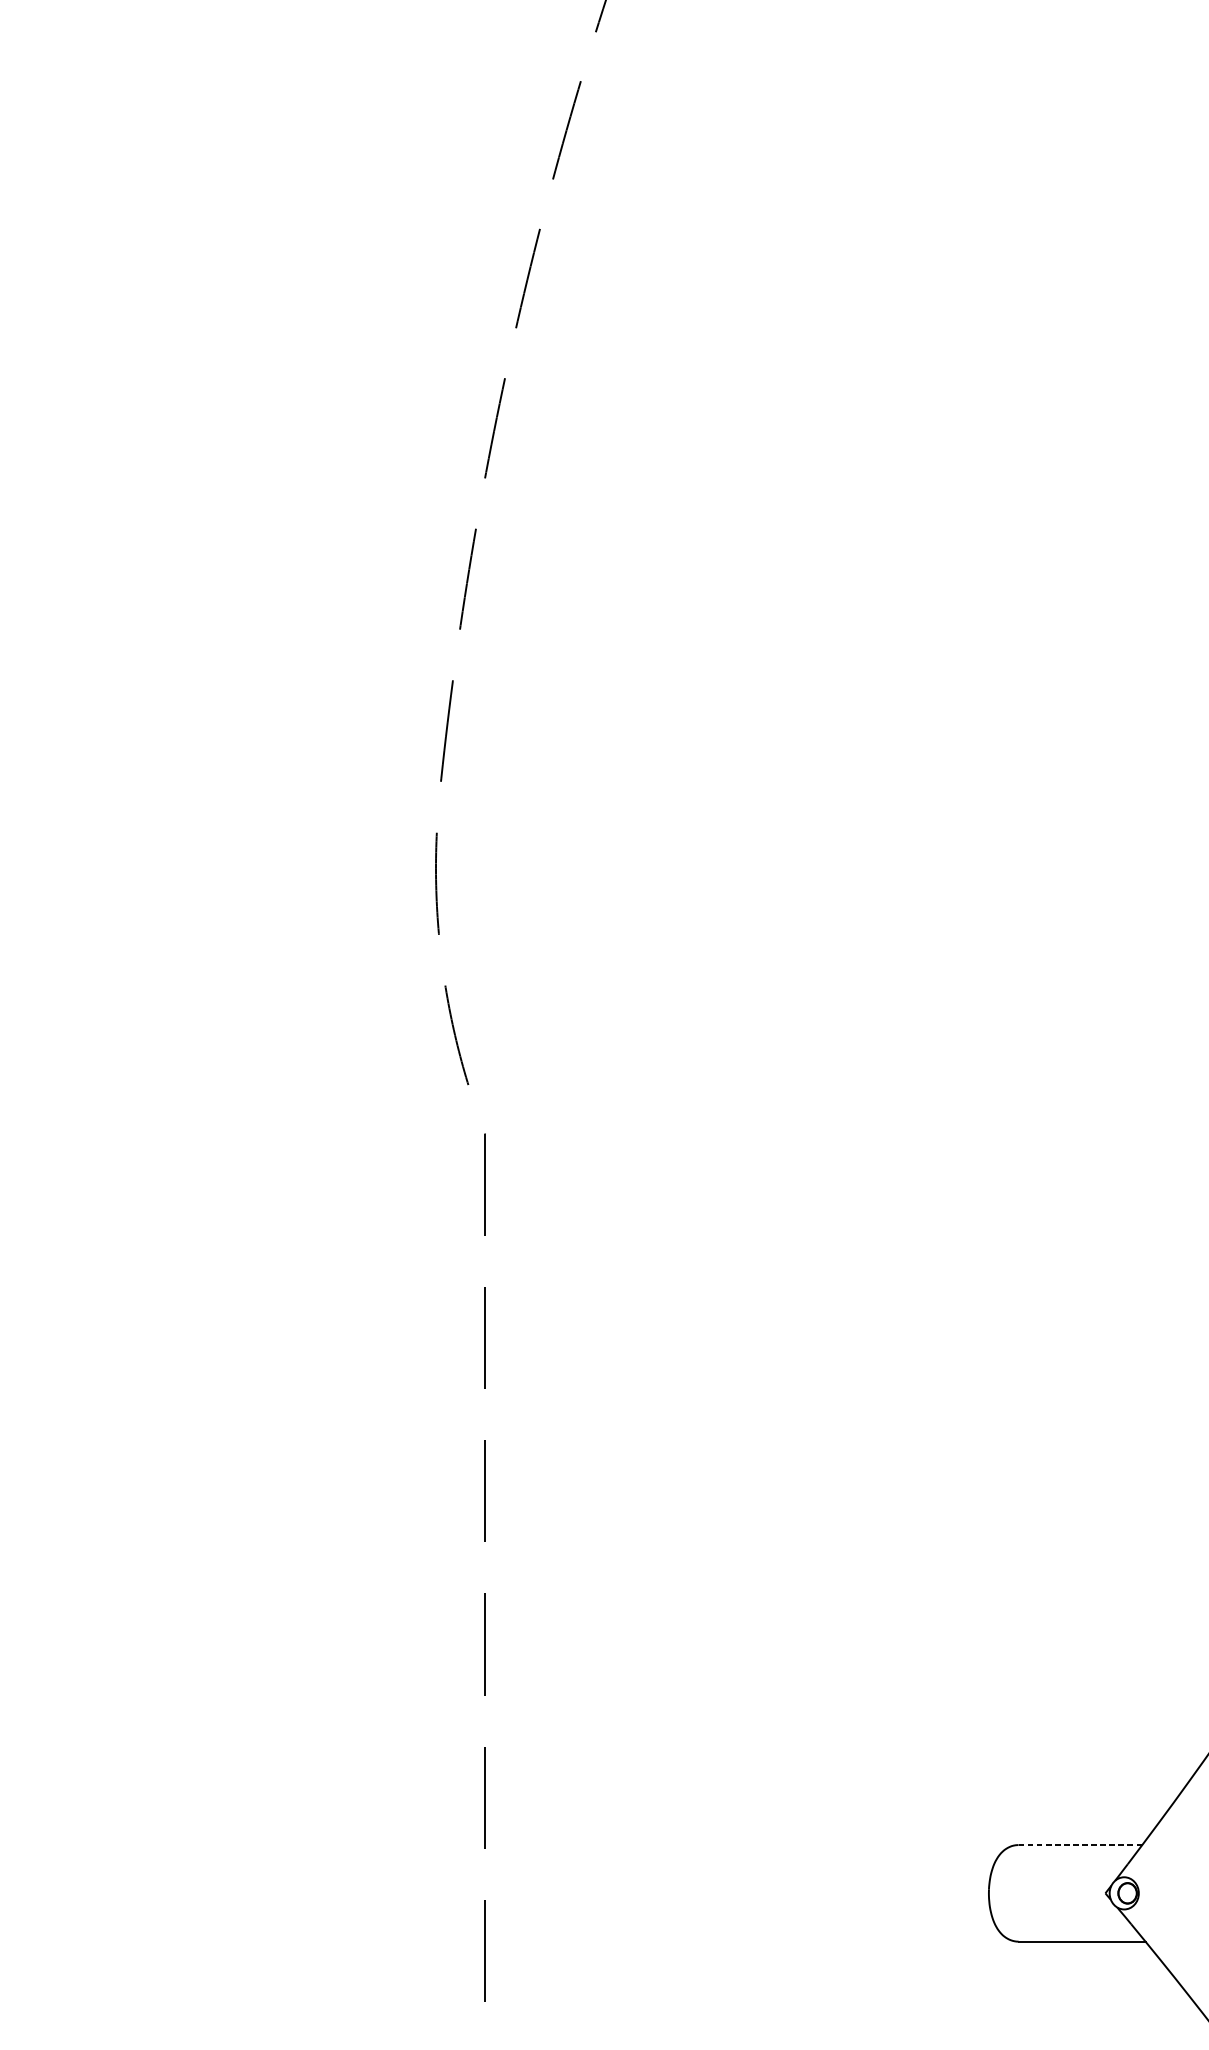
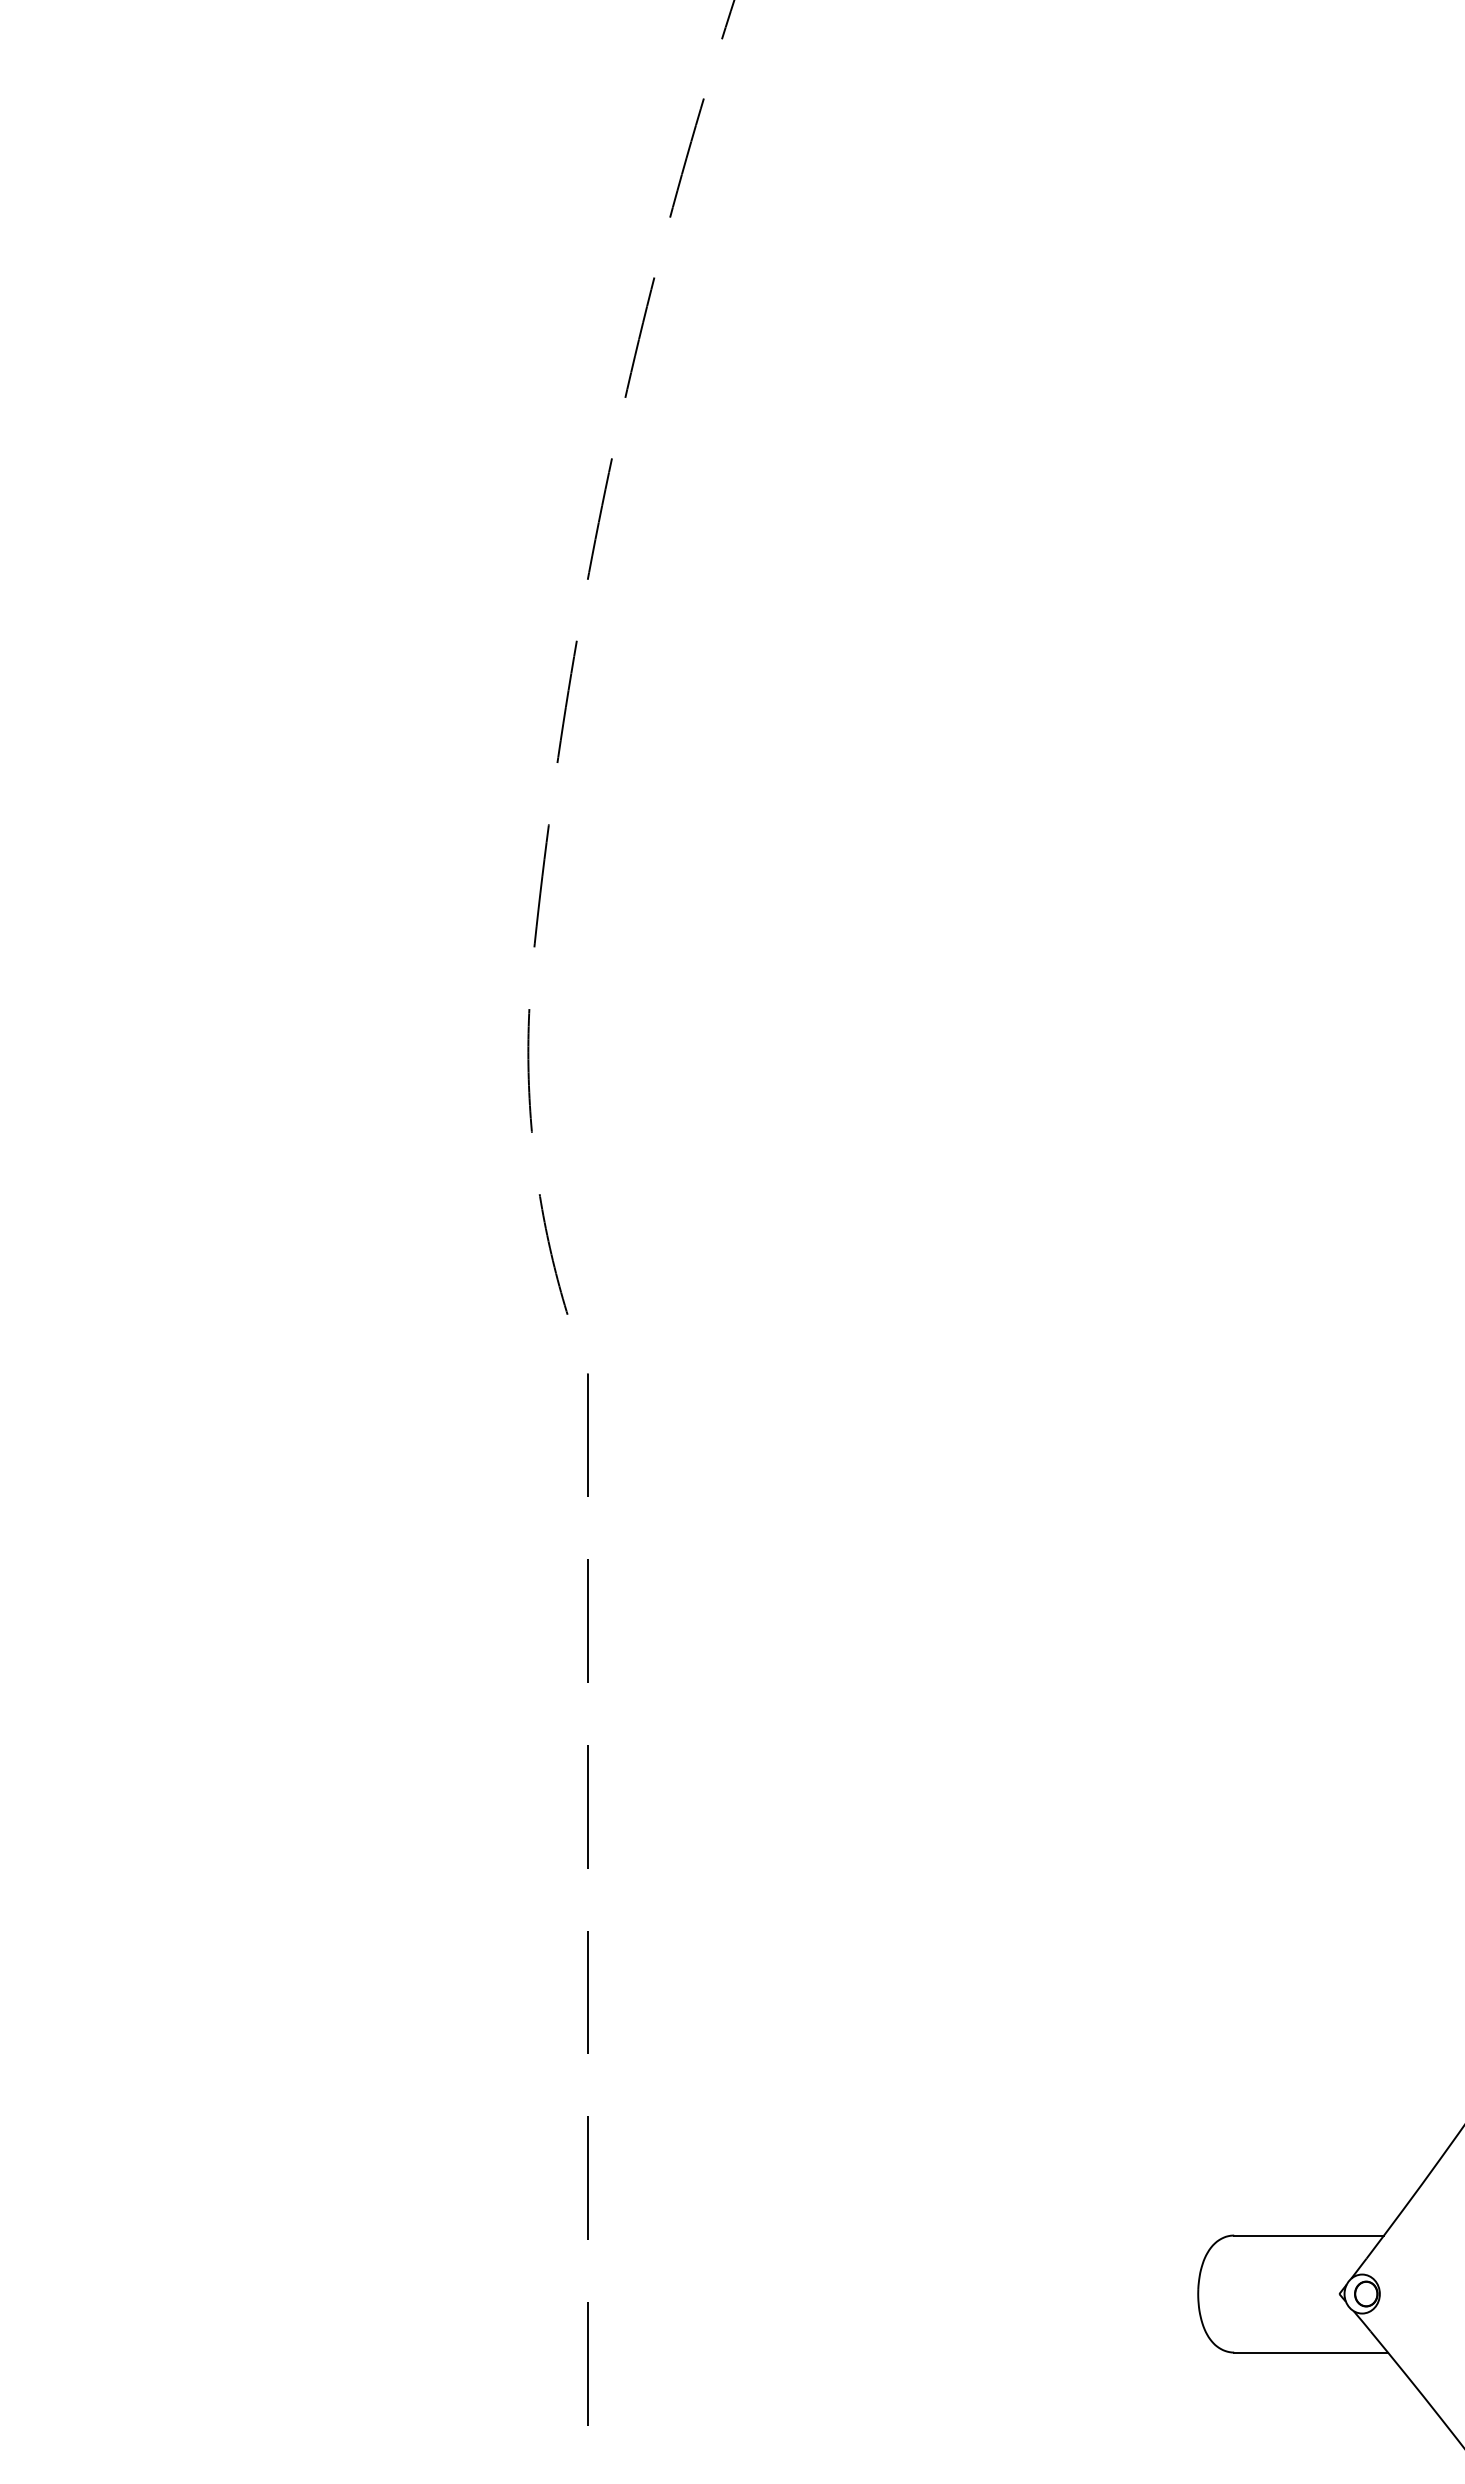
line: (1080, 1845) -> (1309, 2235), dashed -> solid

